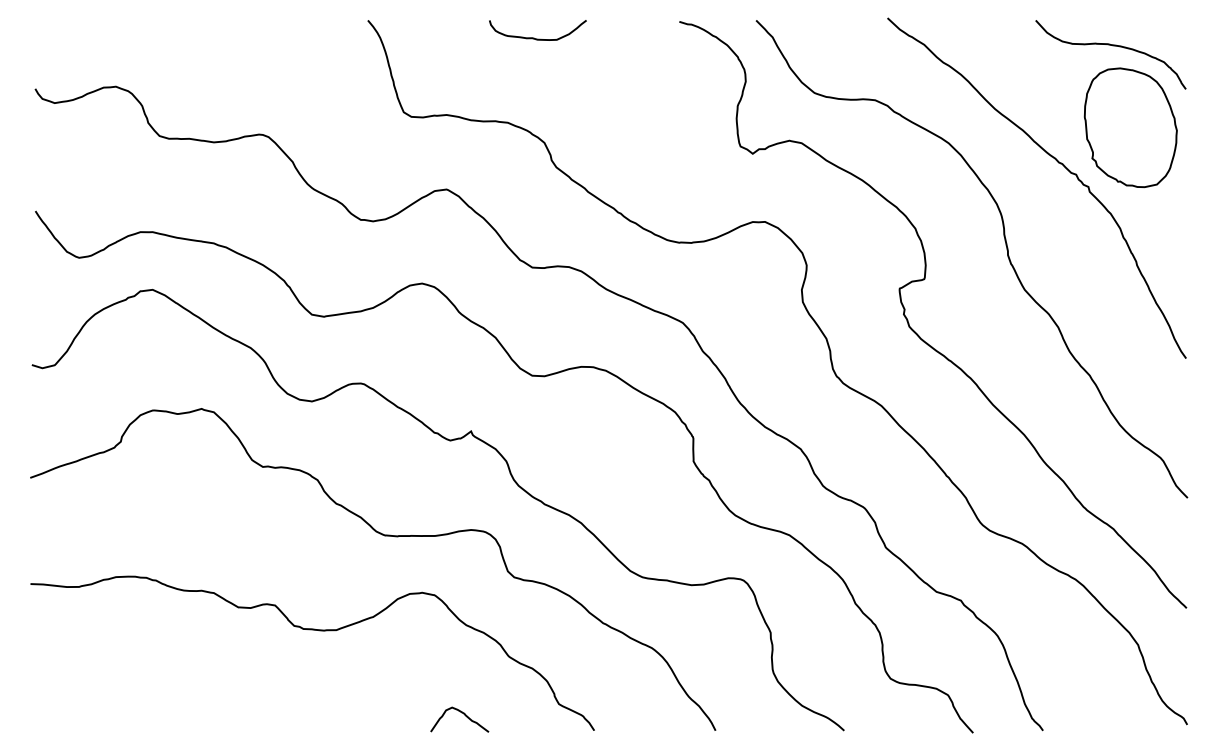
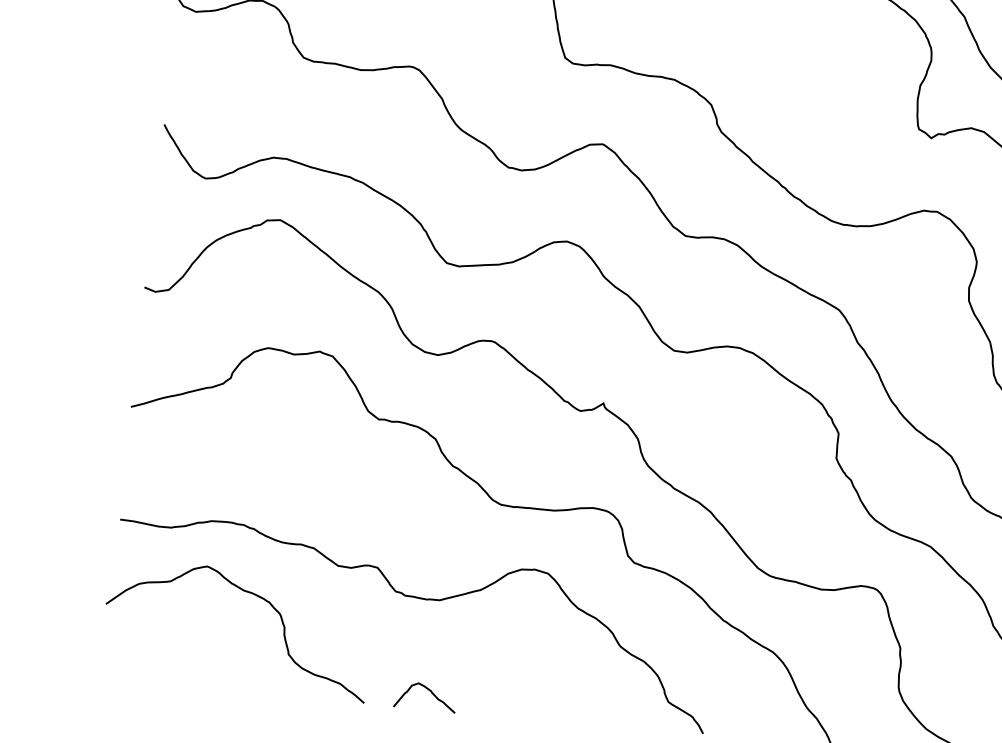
curve: (158, 641) -> (250, 593), added
curve: (461, 713) -> (427, 690), moved

